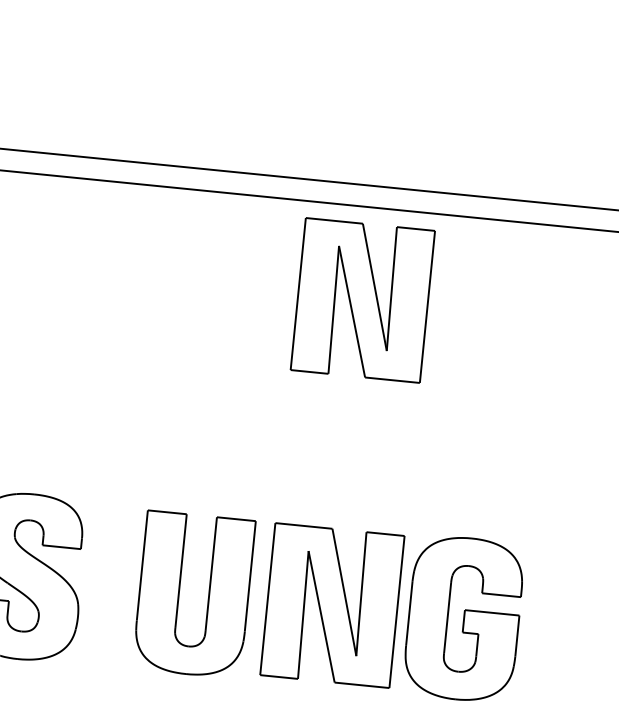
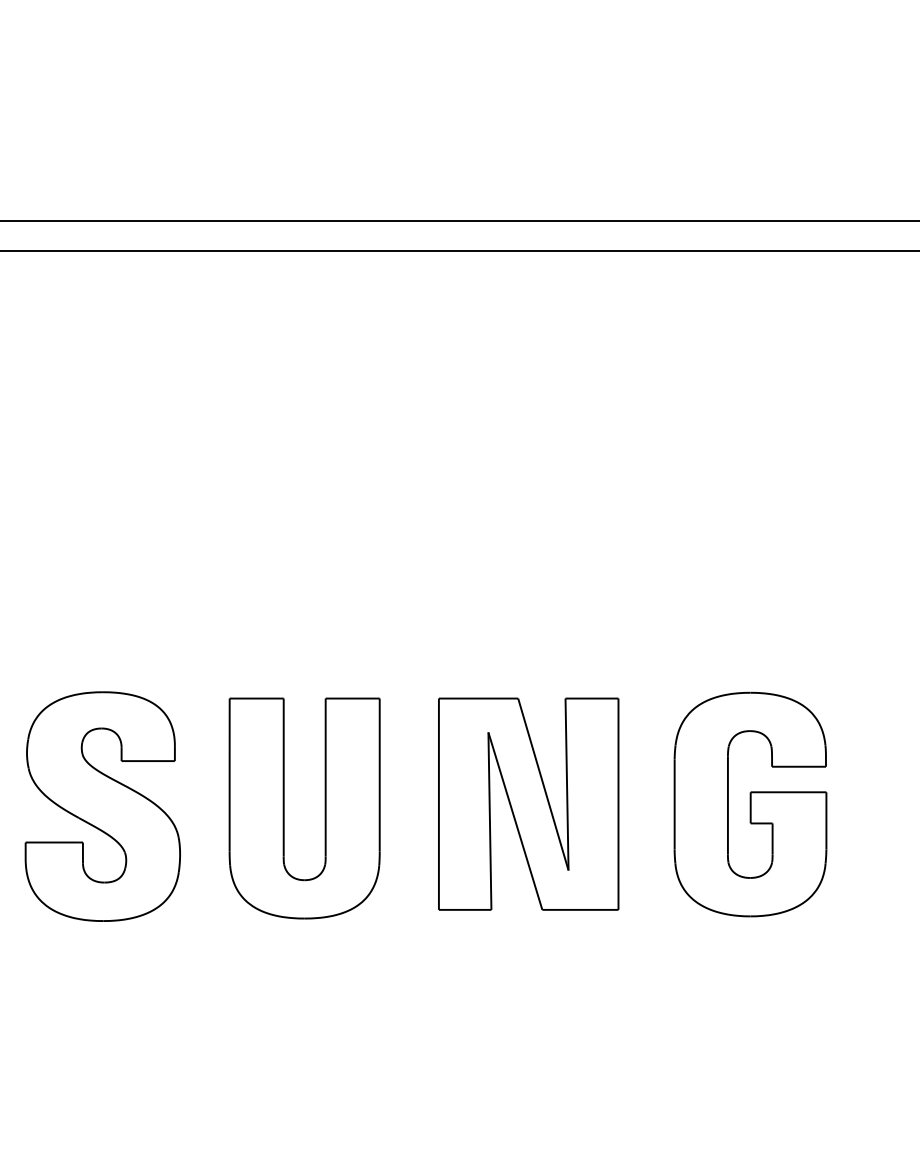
part: (362, 299) -> (528, 379), removed
part: (179, 593) -> (284, 808), moved
part: (463, 618) -> (750, 804), moved

